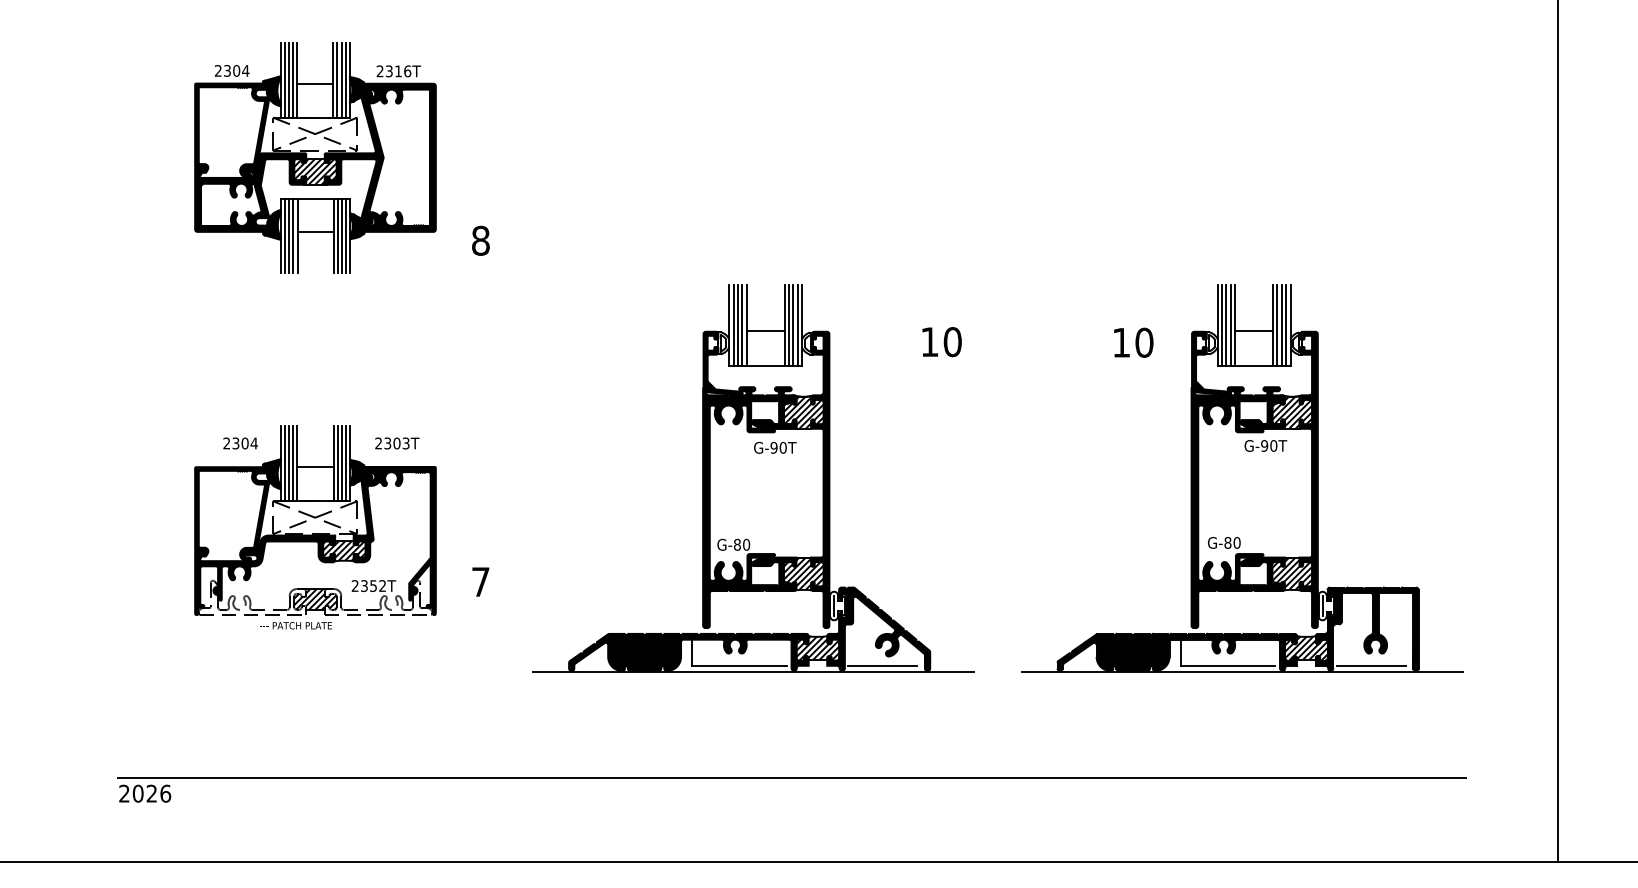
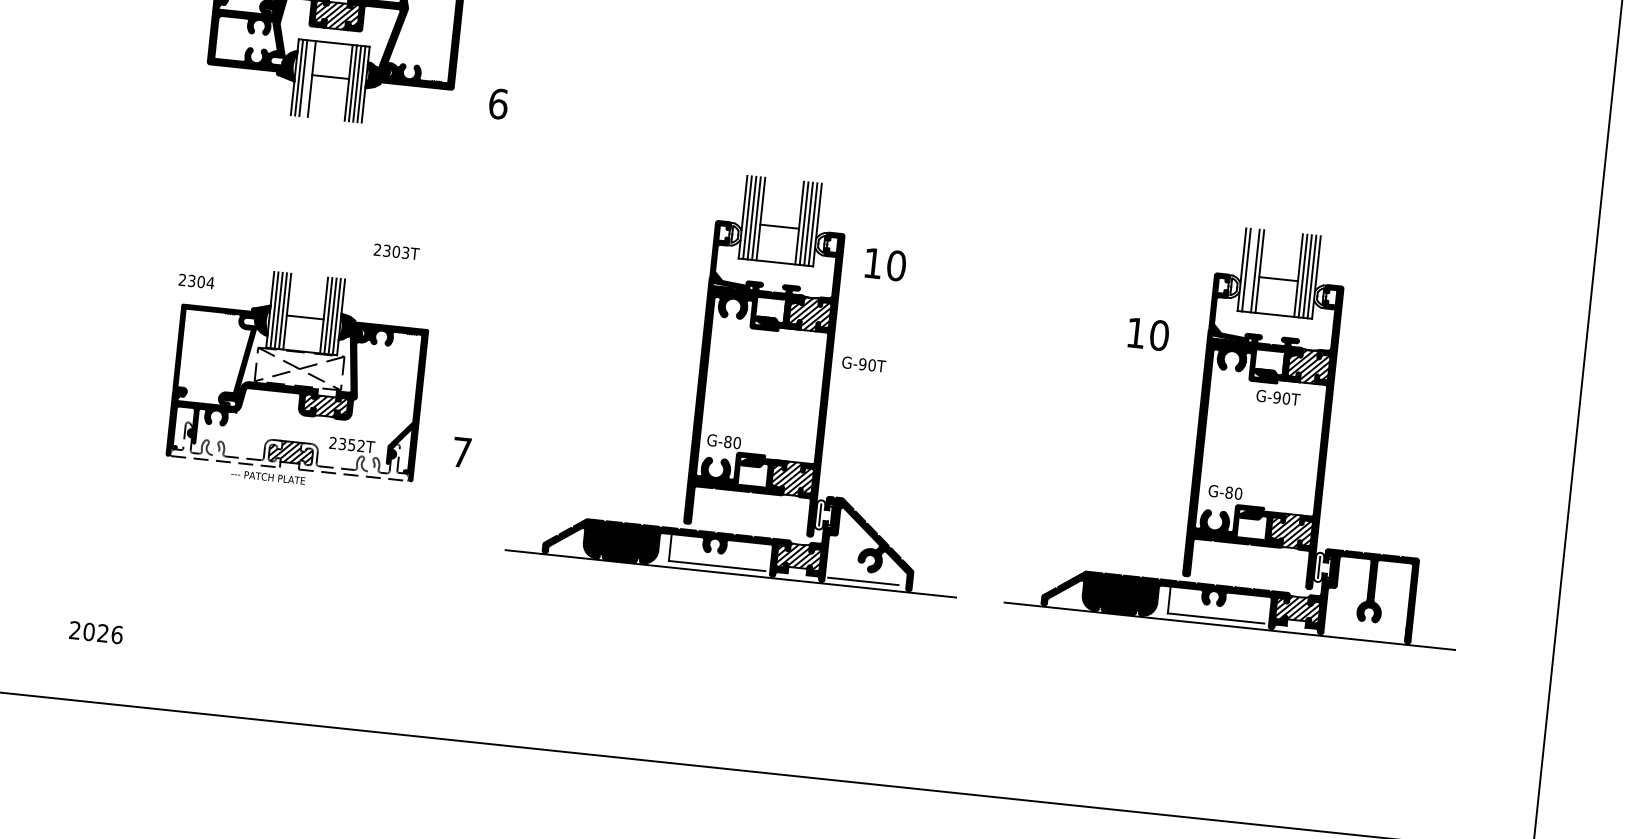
line: (293, 235) -> (307, 78), removed
text: (480, 240) -> (498, 103), 8 -> 6
line: (1226, 325) -> (1251, 270), removed
text: (941, 342) -> (885, 265), moved
text: (1133, 342) -> (1148, 334), moved
text: (240, 443) -> (196, 281), moved
text: (397, 443) -> (396, 251), moved
text: (775, 447) -> (864, 364), moved
line: (1370, 665) -> (1361, 633), removed
line: (791, 778) -> (758, 686), removed

